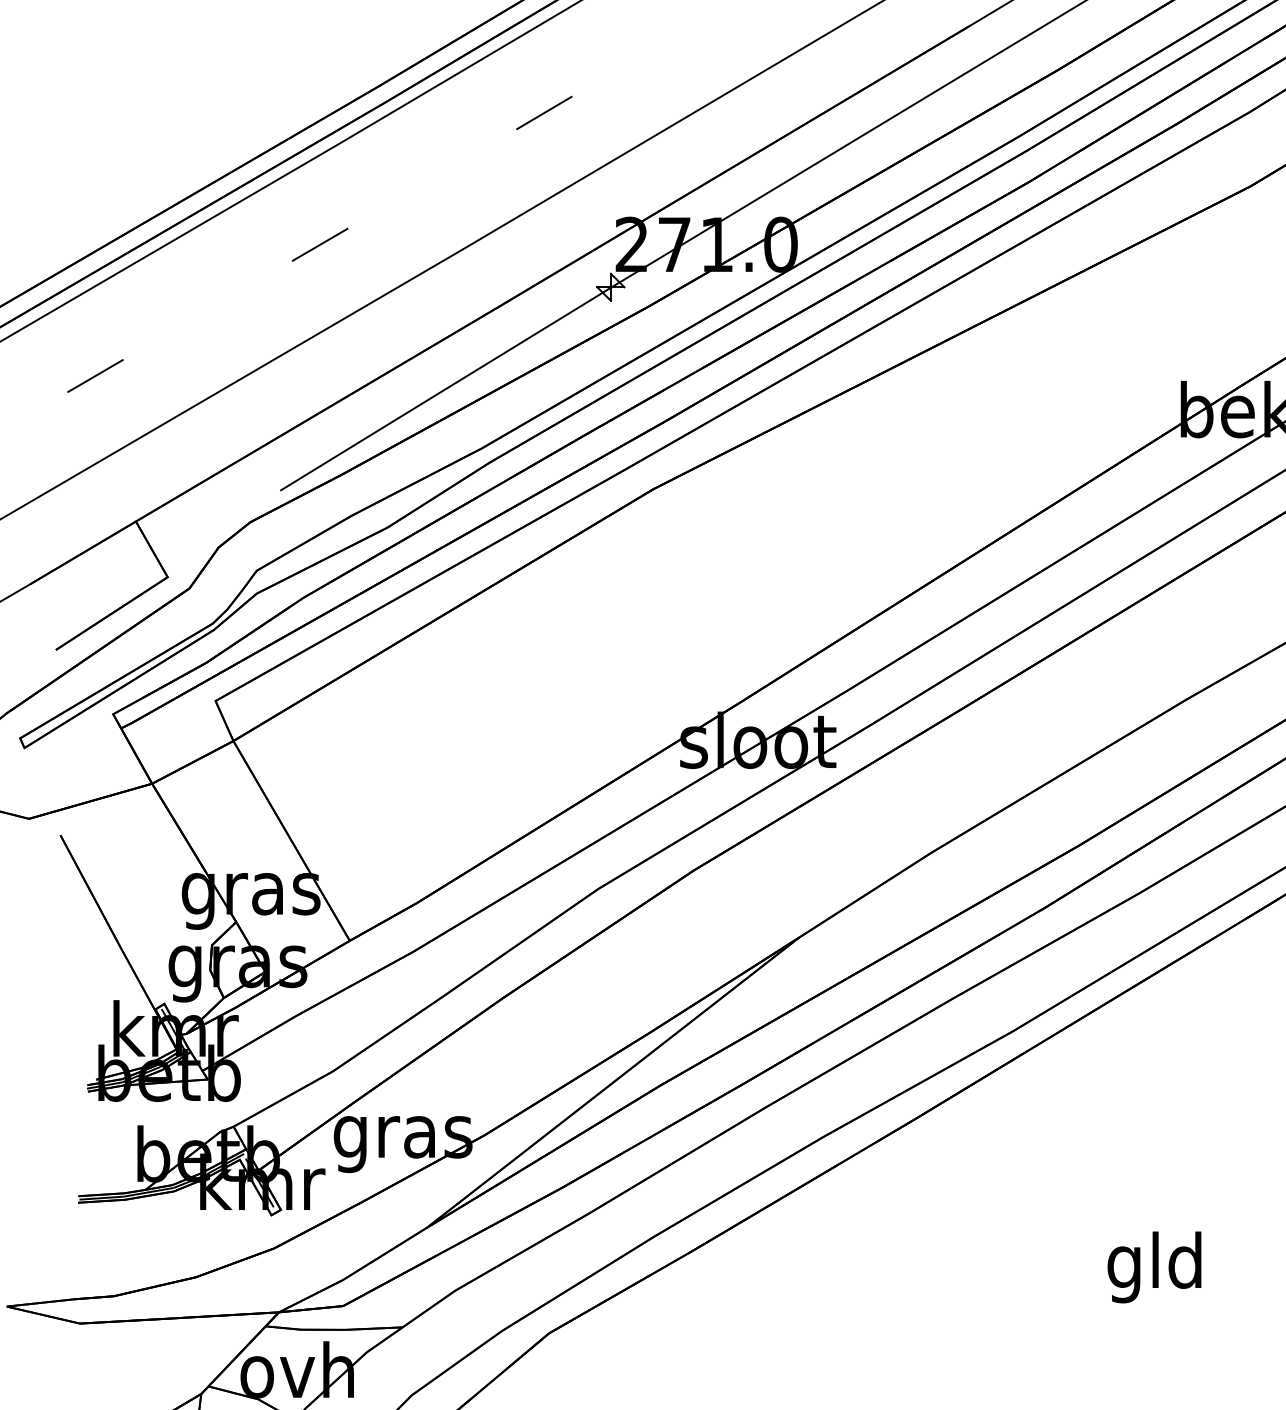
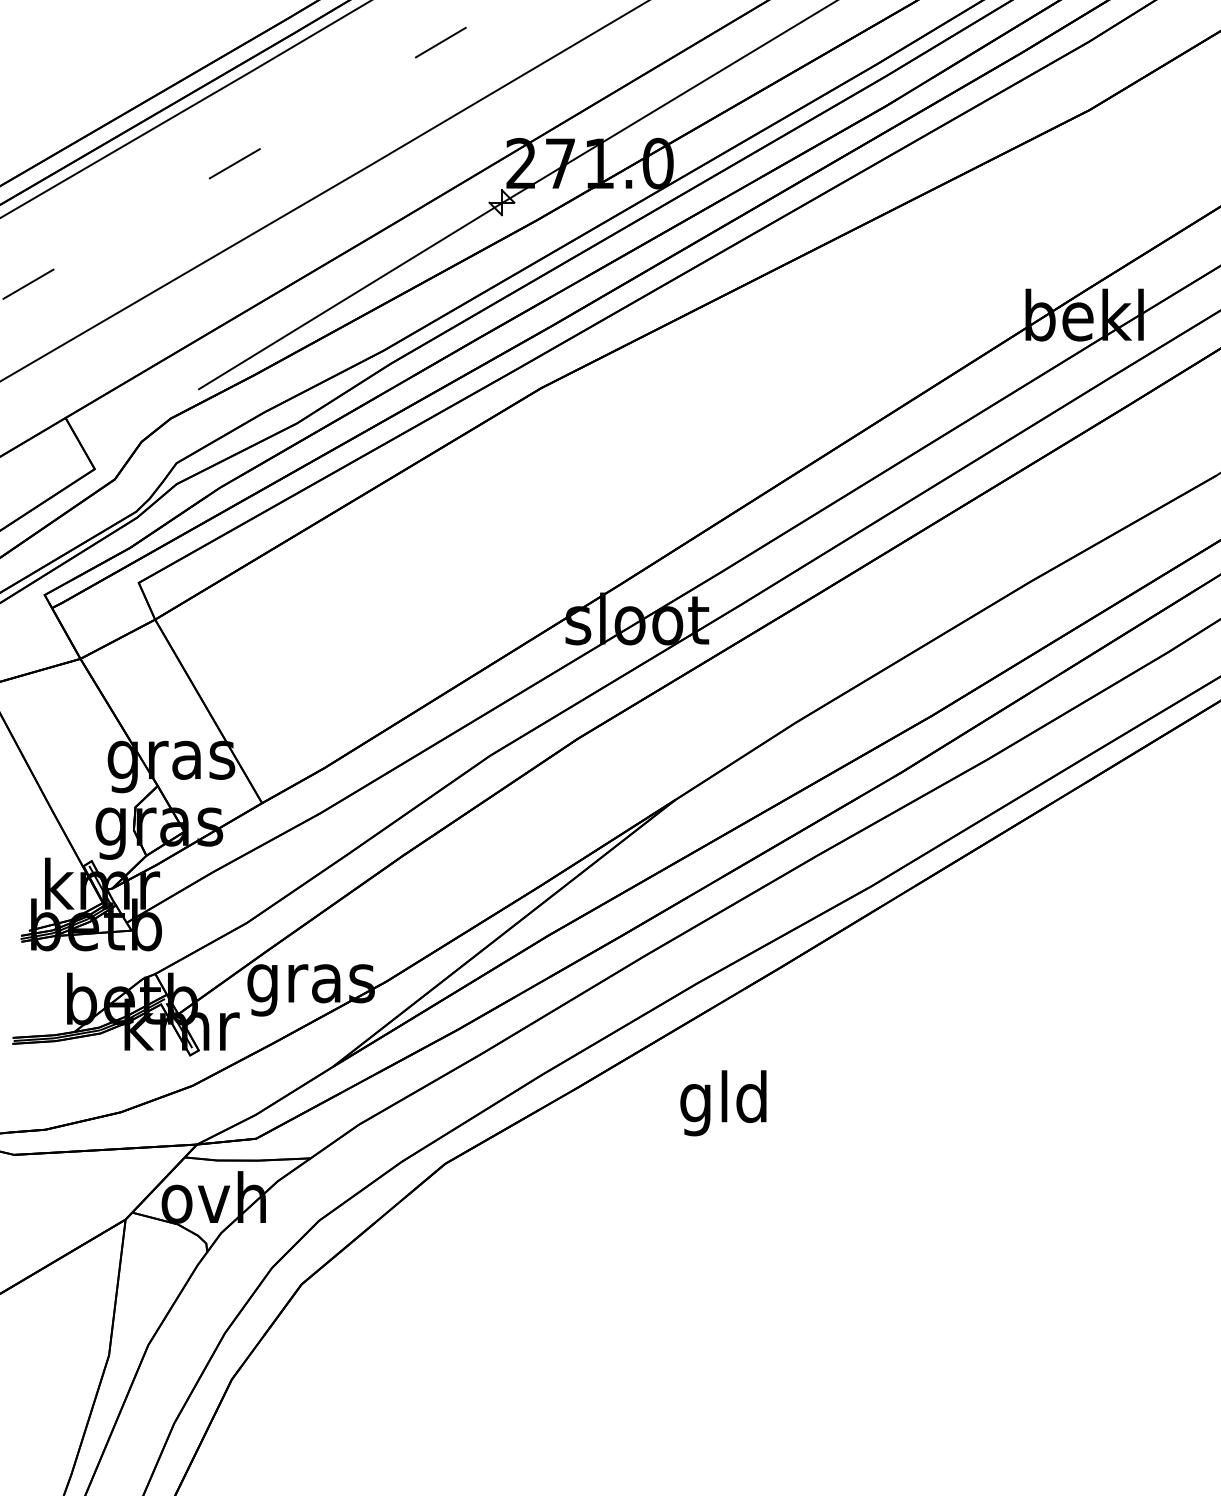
text: (1154, 1267) -> (723, 1103), moved

